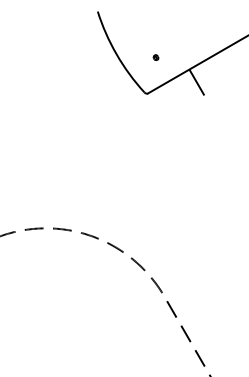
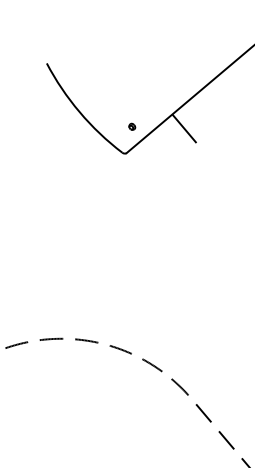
part: (155, 57) -> (131, 126), moved

